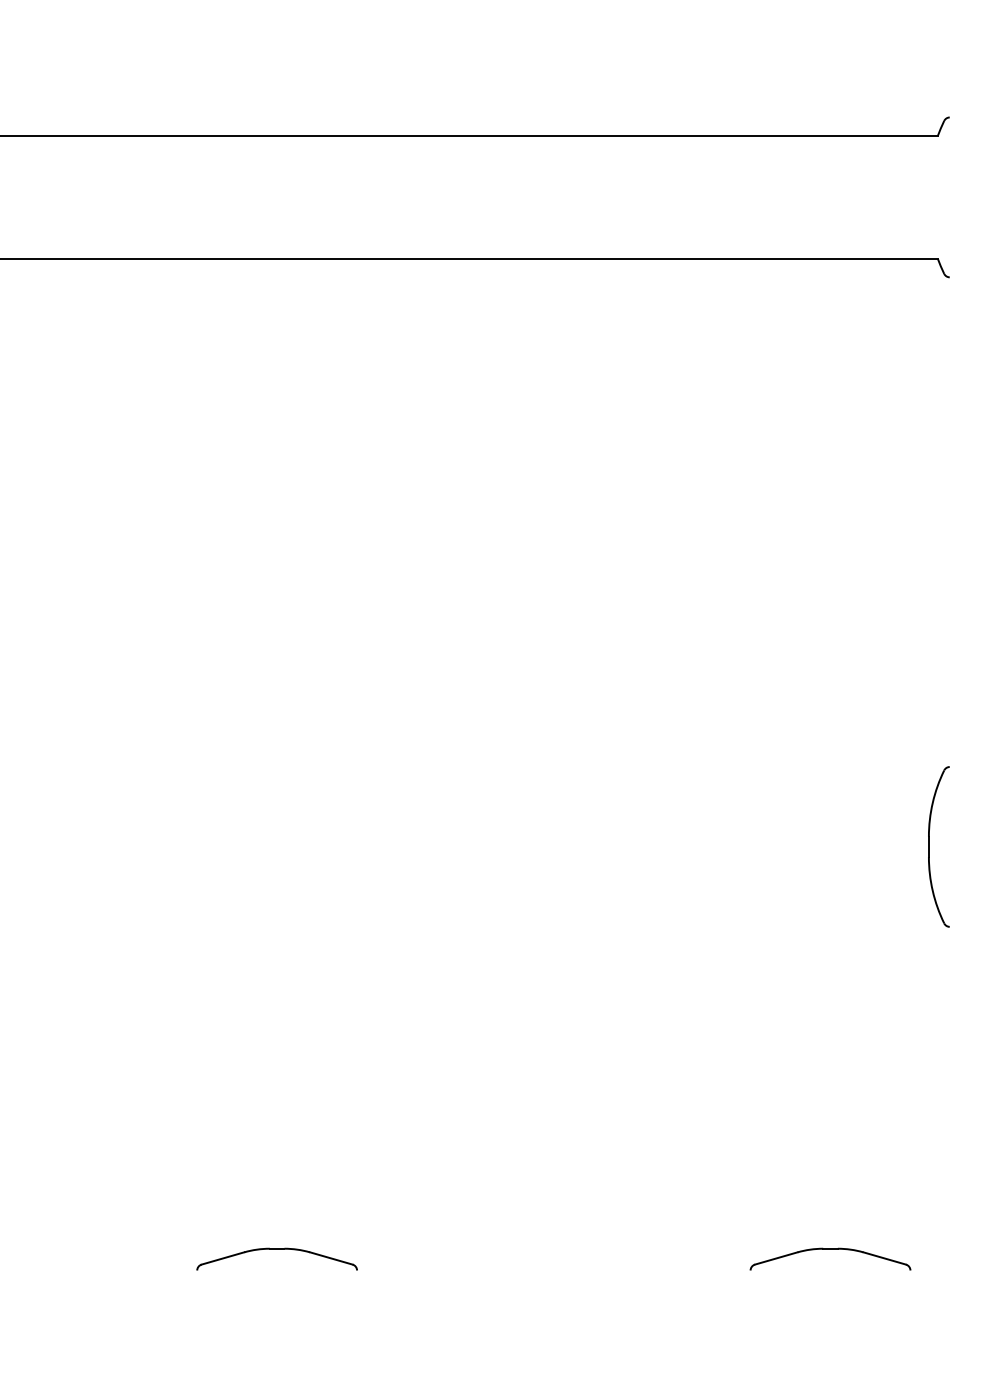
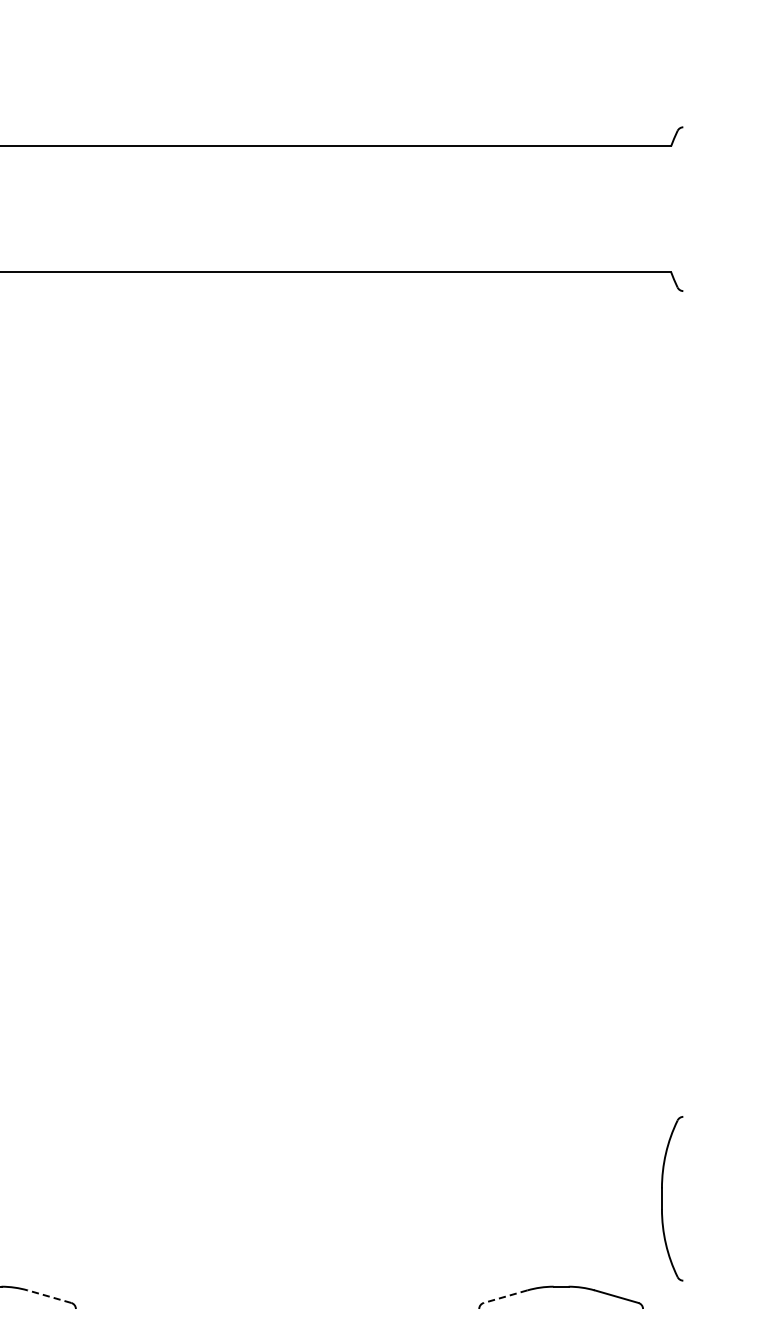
part: (929, 846) -> (662, 1198), moved
line: (330, 1258) -> (48, 1296), solid -> dashed
line: (775, 1258) -> (504, 1296), solid -> dashed

